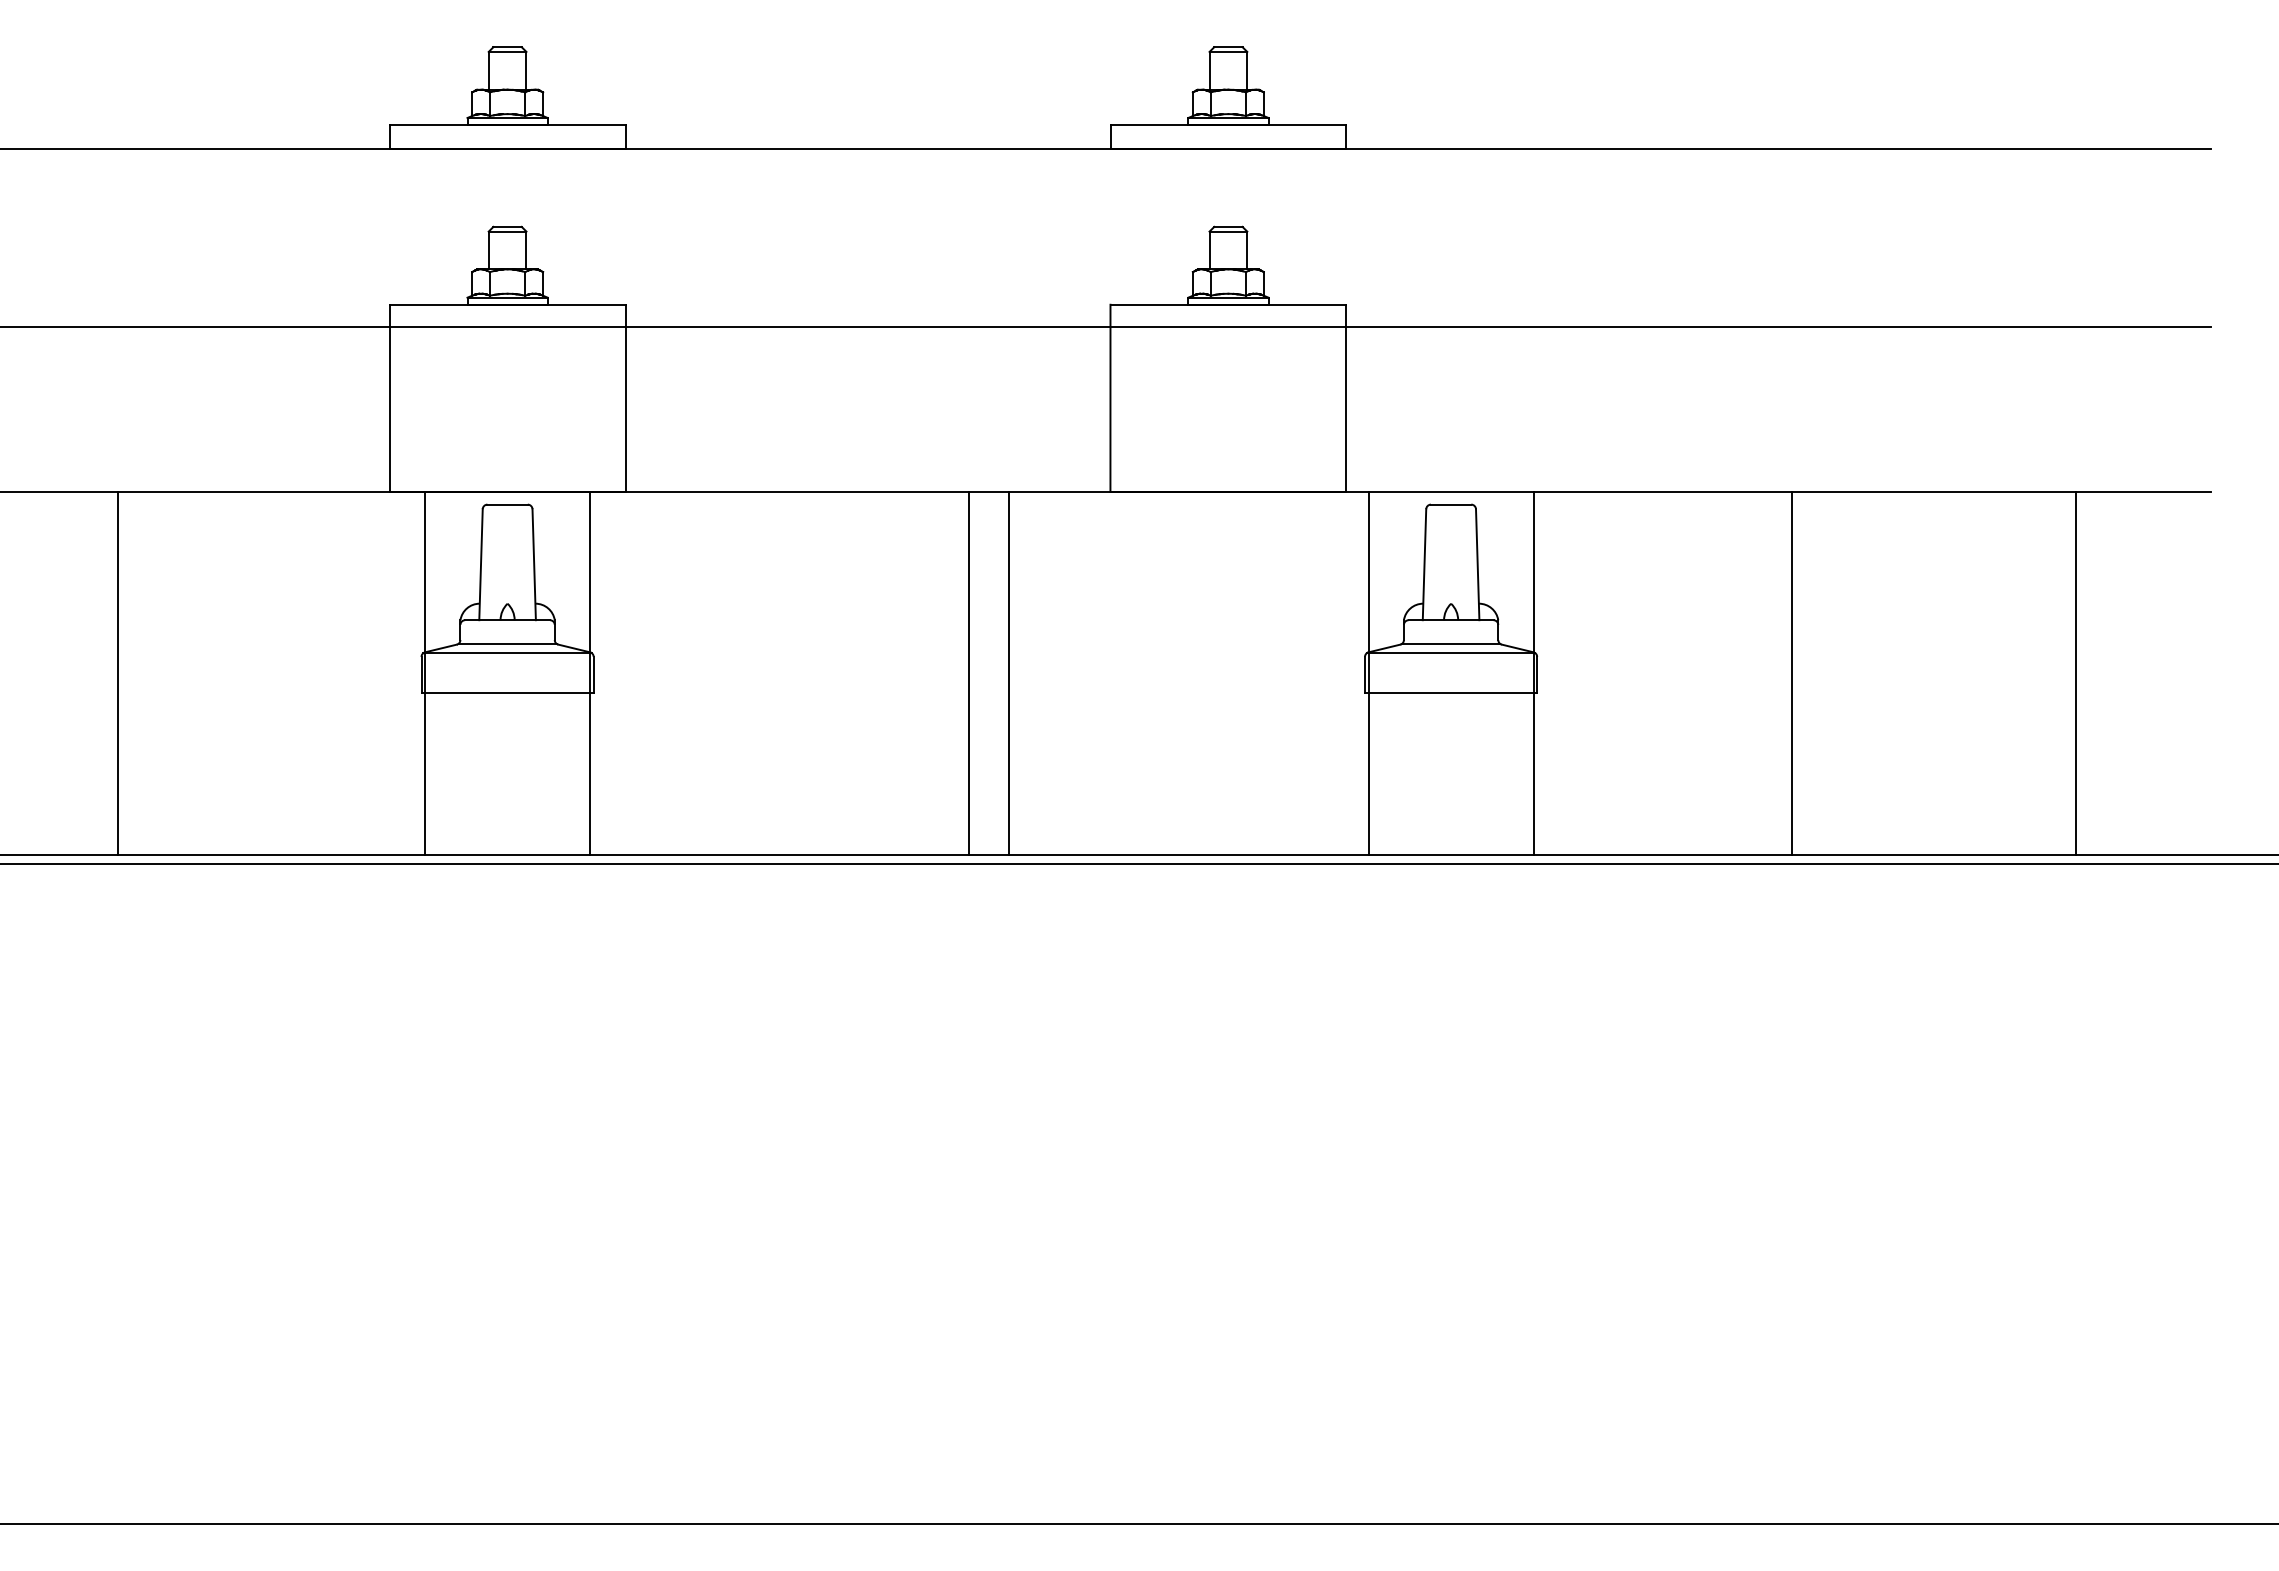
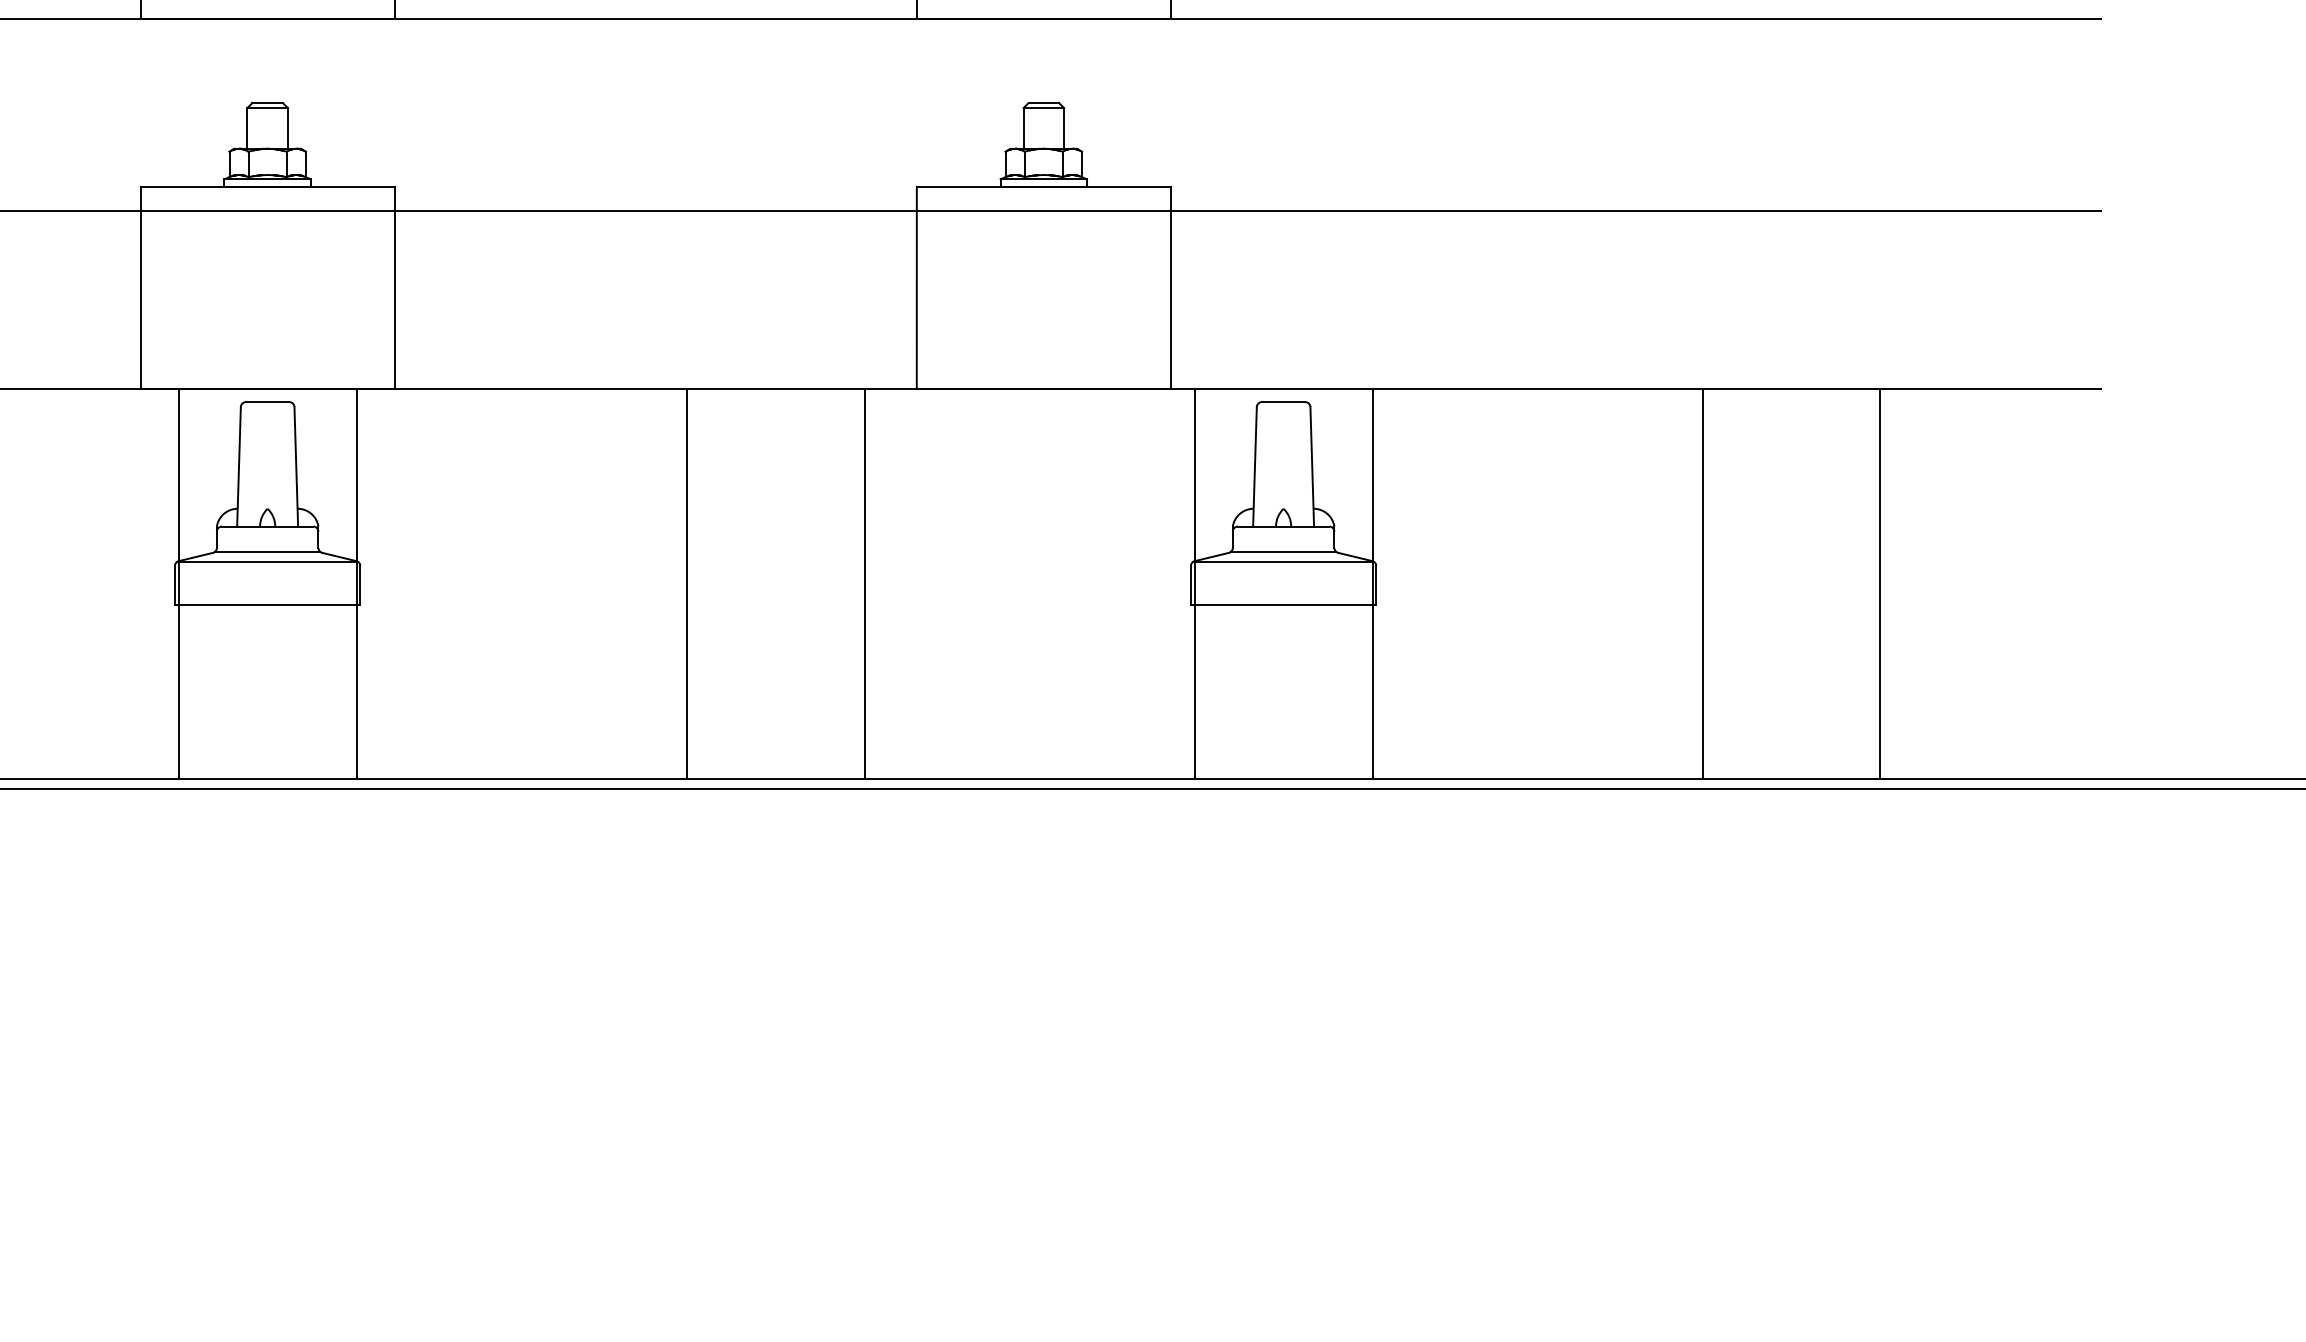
line: (968, 673) -> (686, 583), moved
line: (1008, 673) -> (864, 583), moved
line: (1792, 673) -> (1702, 583), moved
line: (2076, 673) -> (1880, 583), moved

